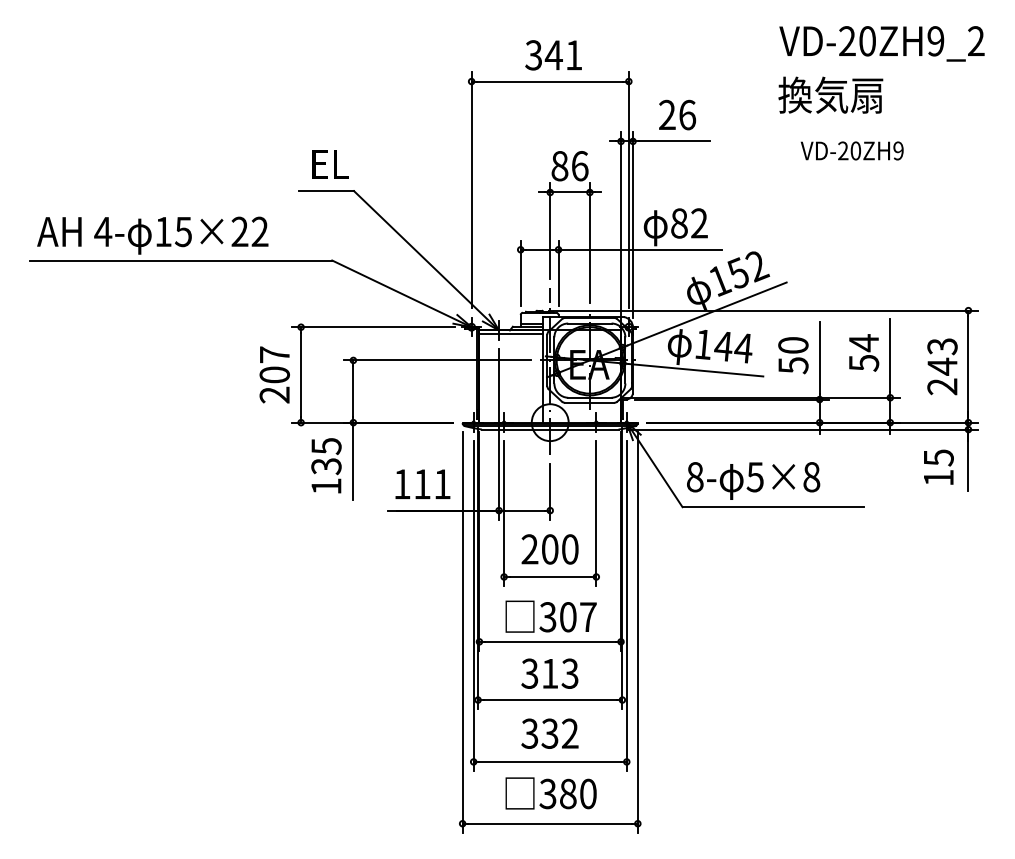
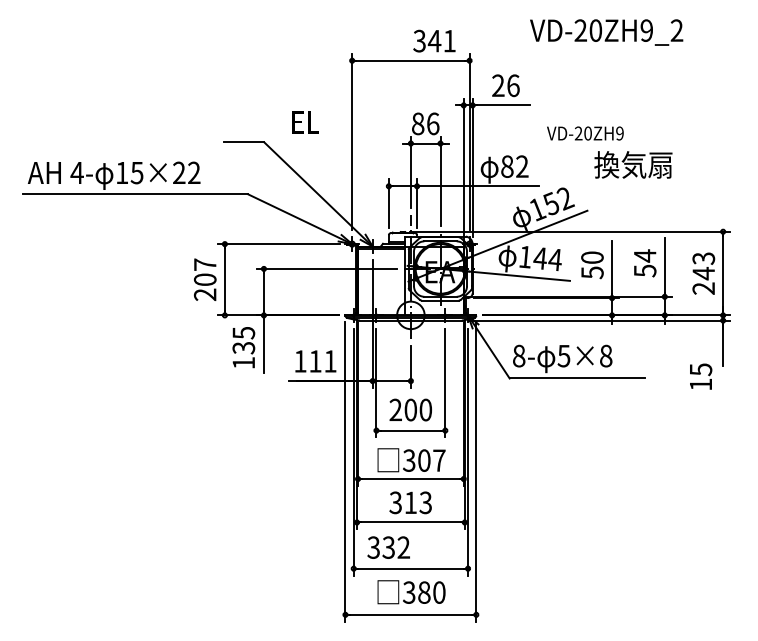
text: (881, 43) -> (606, 32), moved
text: (553, 54) -> (434, 40), moved
text: (830, 94) -> (633, 164), moved
text: (852, 150) -> (585, 133), moved
text: (330, 164) -> (305, 122), moved
text: (939, 467) -> (701, 376), moved
text: (549, 733) -> (388, 547), moved

